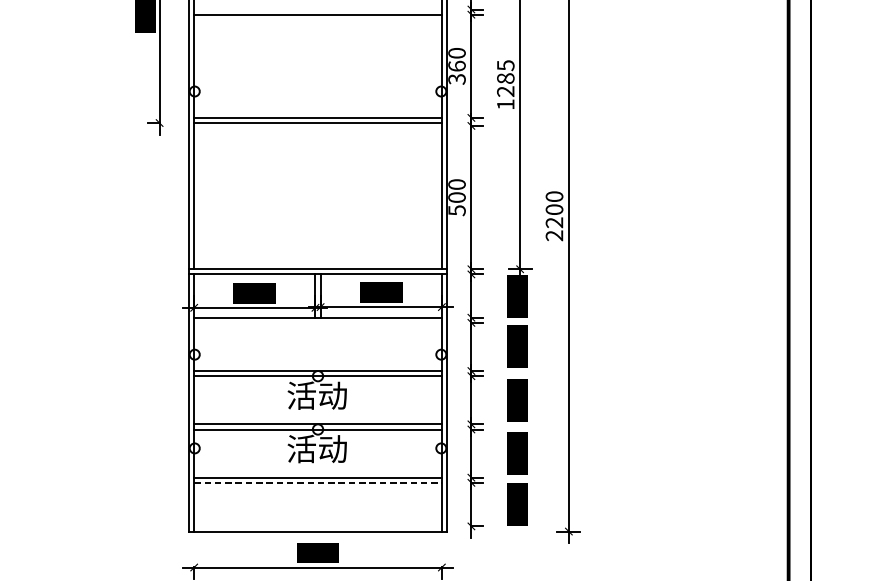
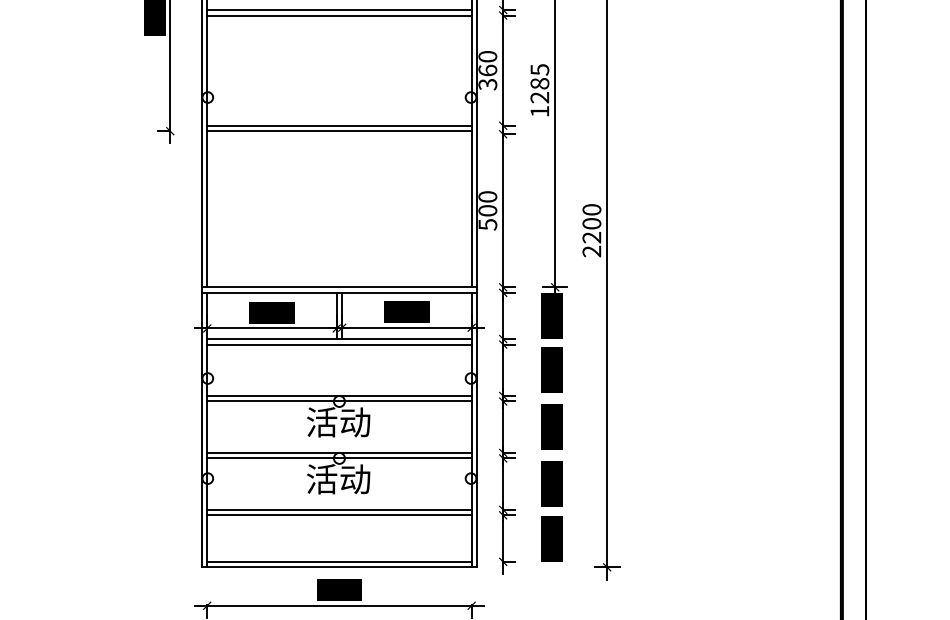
line: (318, 9) -> (339, 10), added
line: (318, 322) -> (339, 344), added
line: (318, 482) -> (339, 515), dashed -> solid
line: (318, 526) -> (339, 561), added

